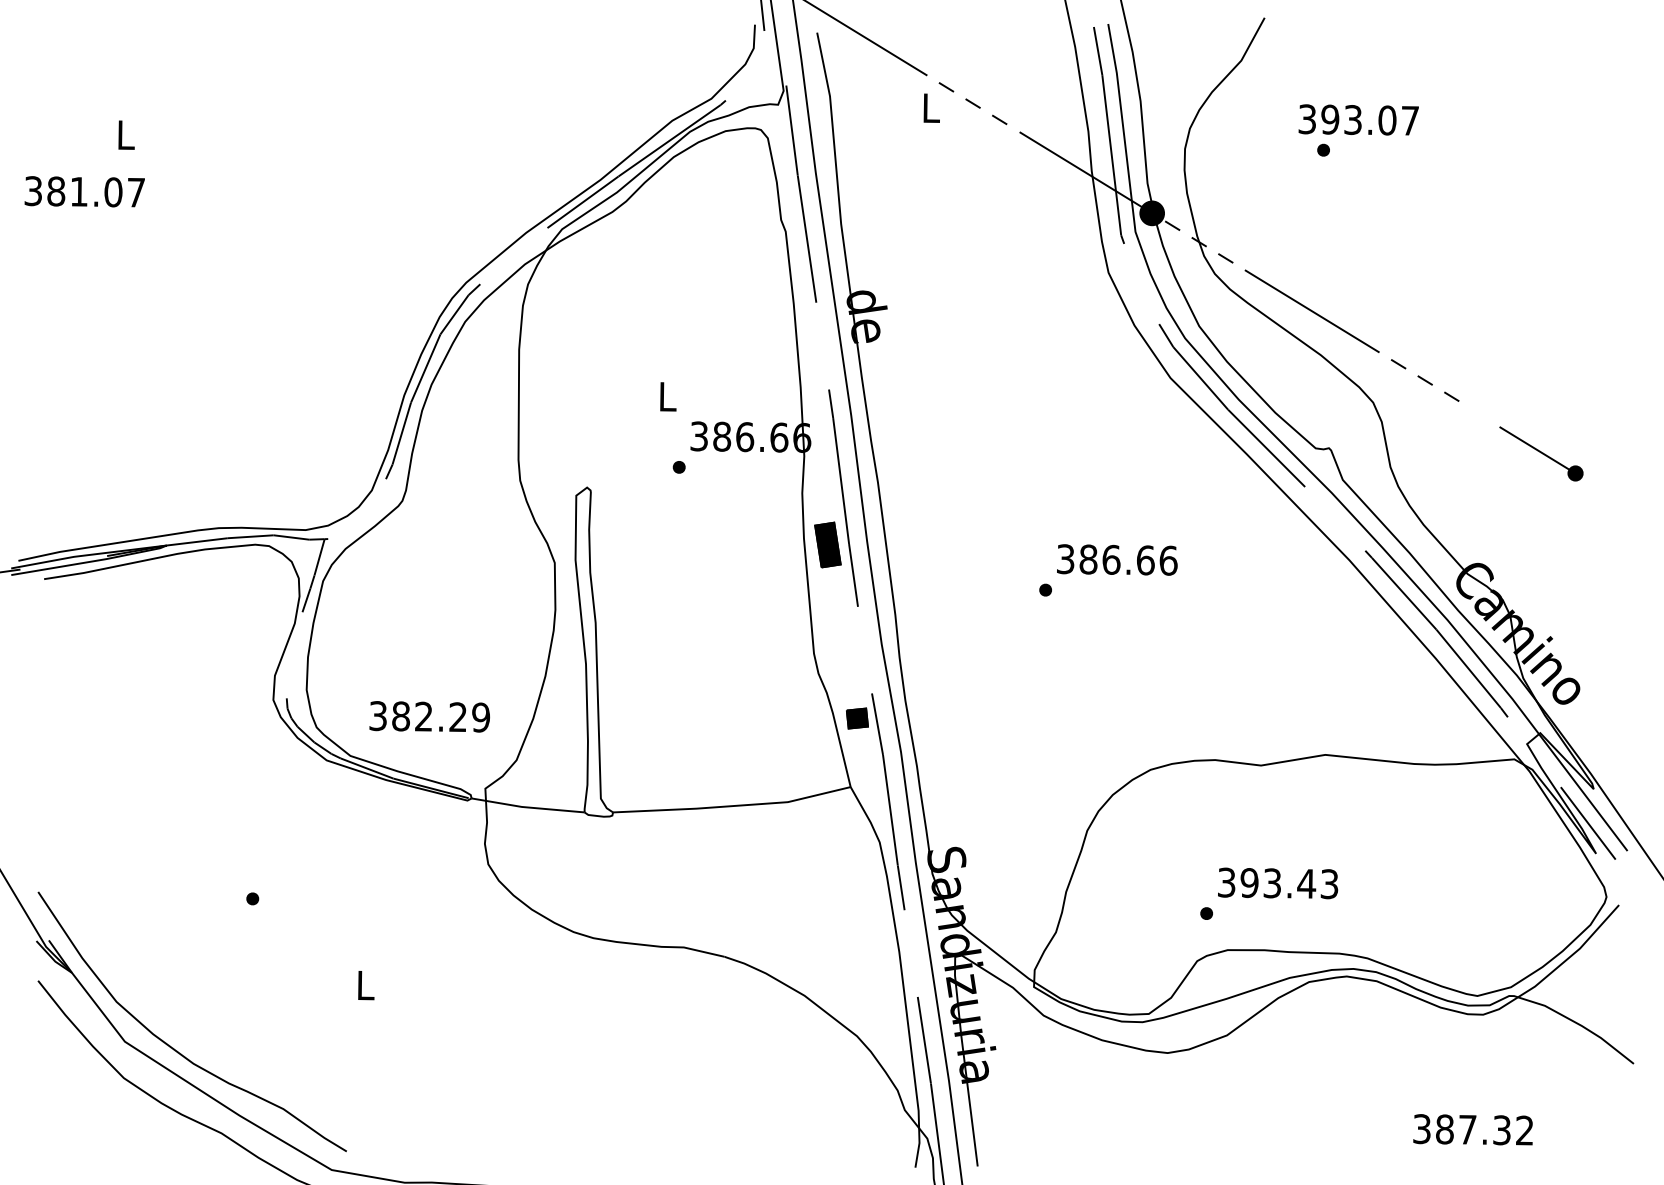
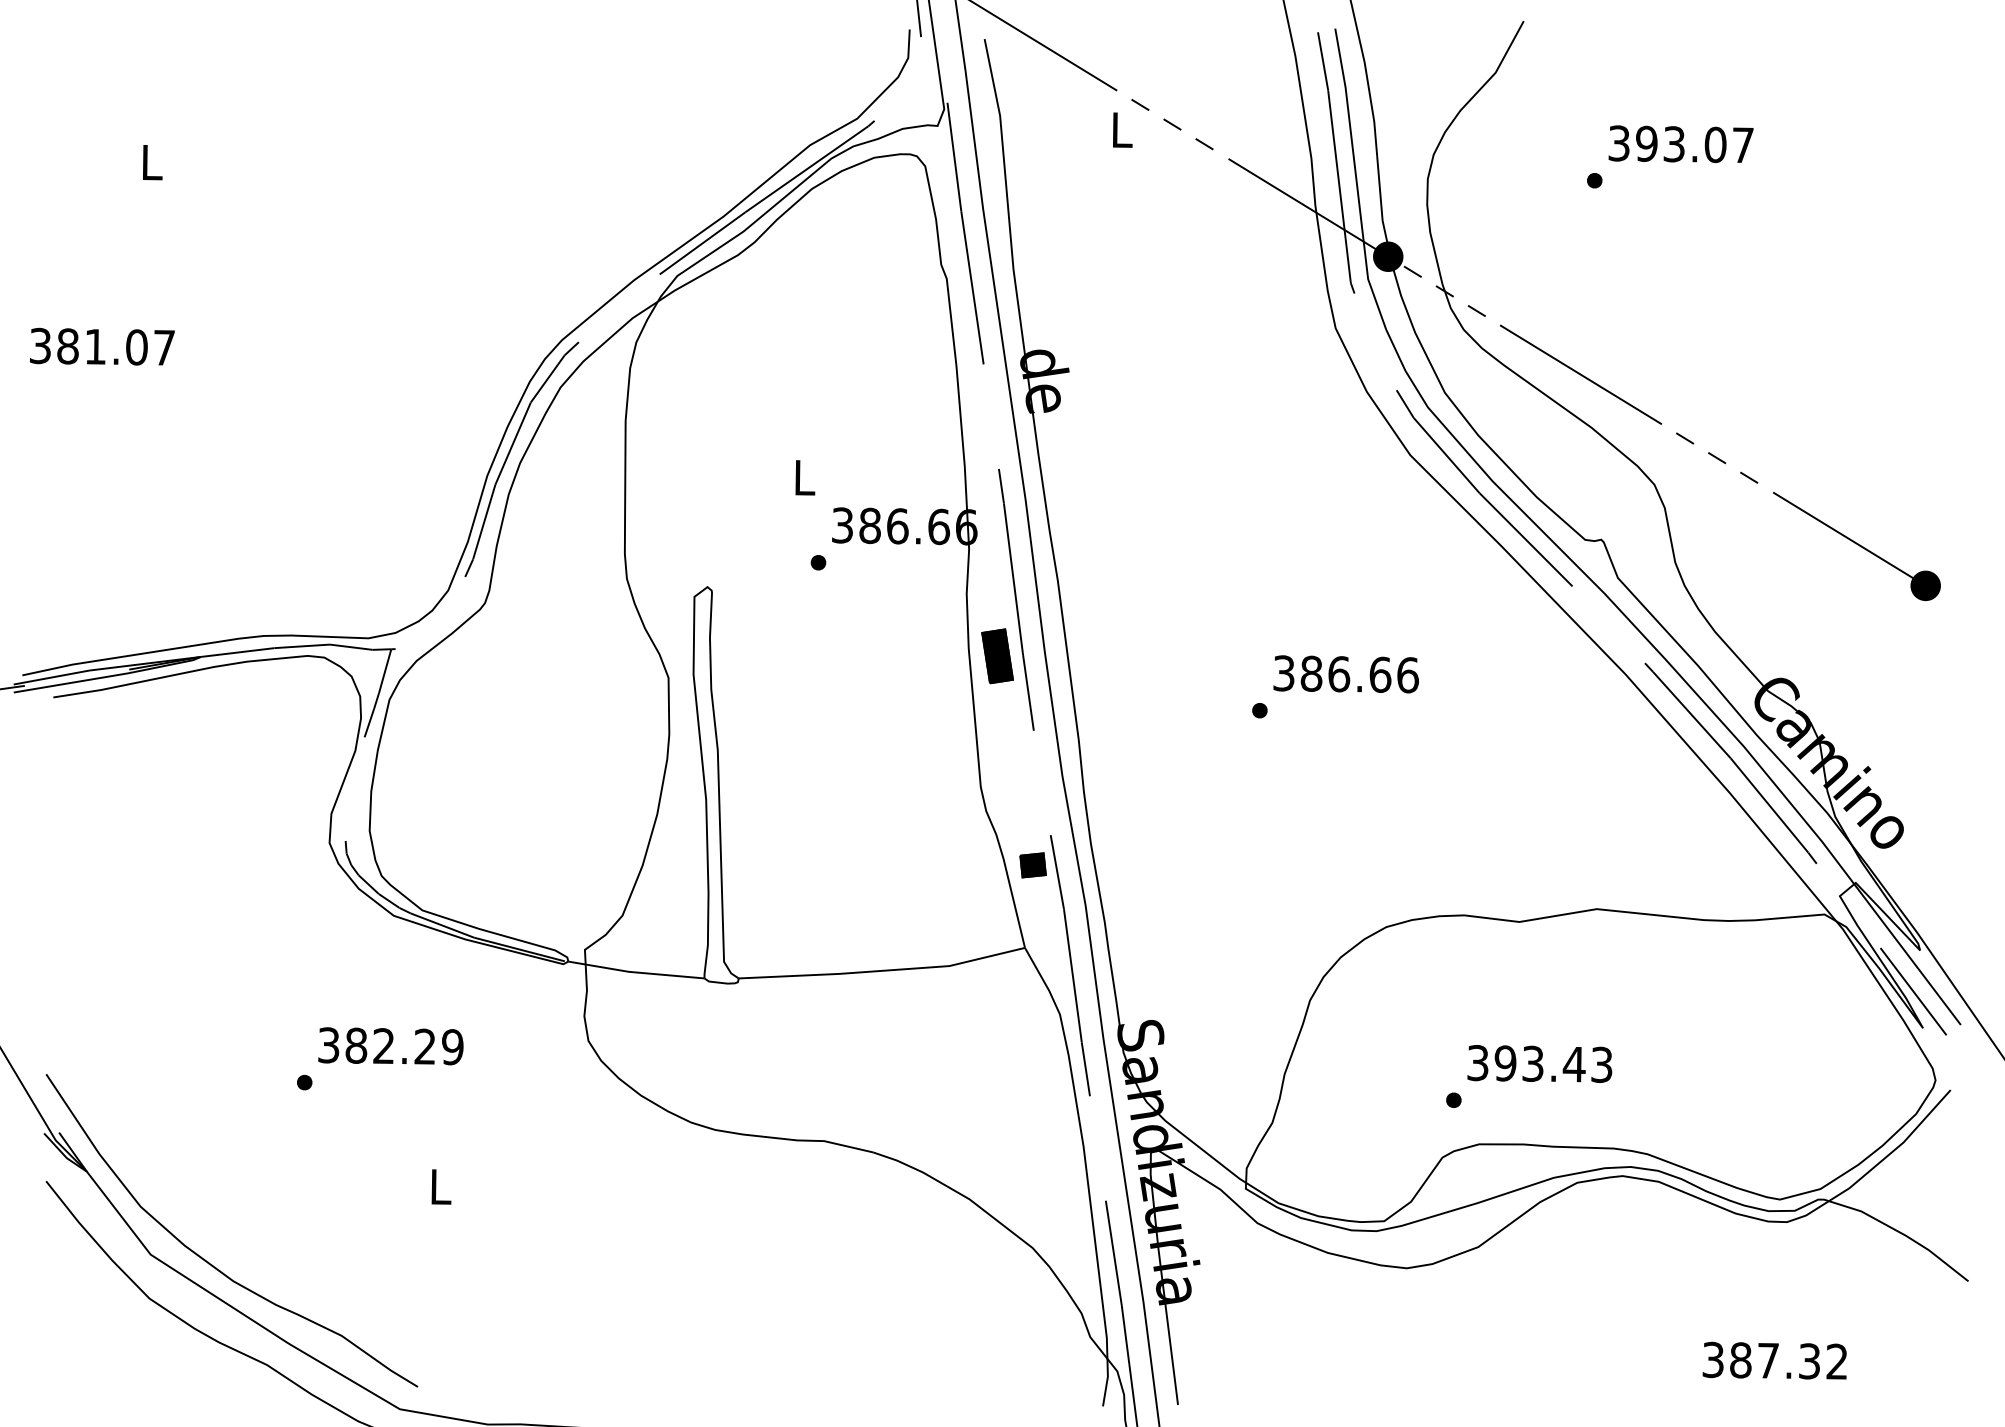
text: (1358, 120) -> (1680, 144), moved
text: (84, 191) -> (102, 346), moved
part: (1540, 453) -> (1856, 546), size x1.67
text: (429, 717) -> (390, 1046), moved

